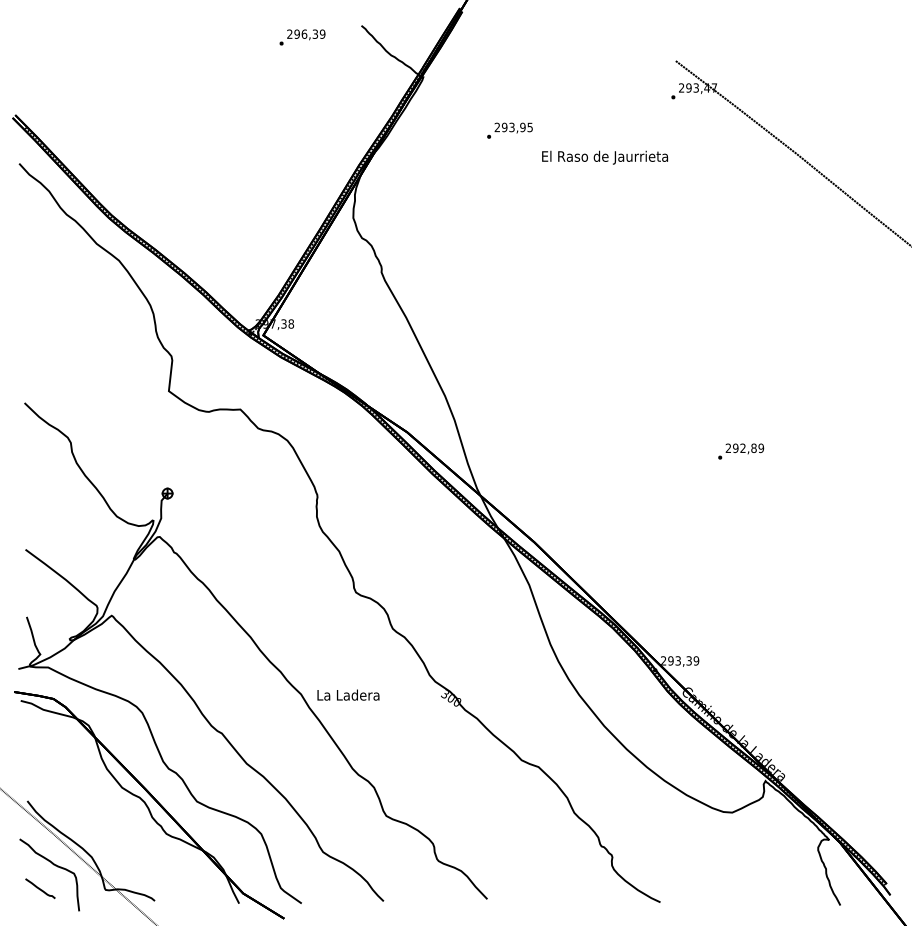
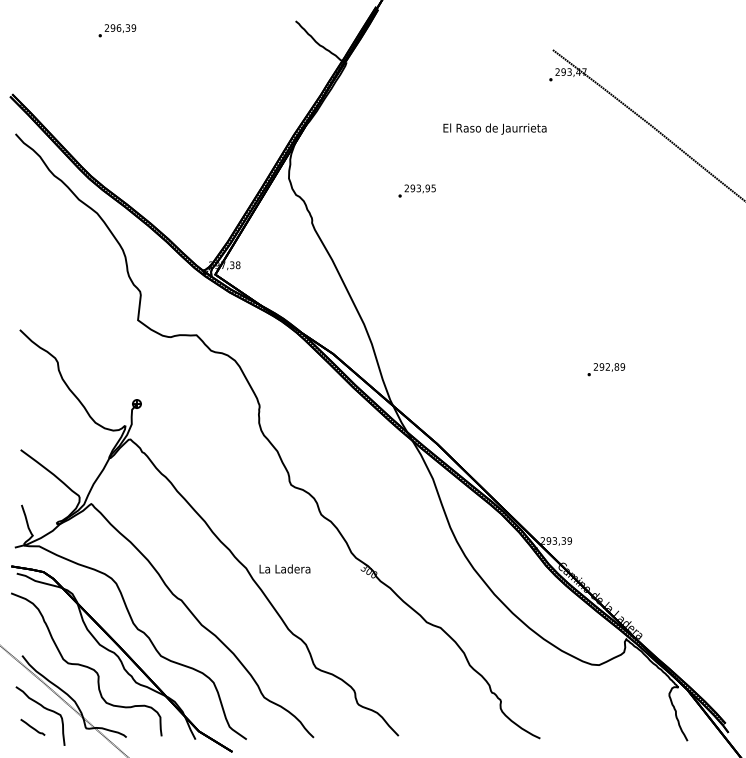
text: (302, 37) -> (117, 30), moved
text: (509, 130) -> (416, 190), moved
curve: (105, 813) -> (86, 665), added

